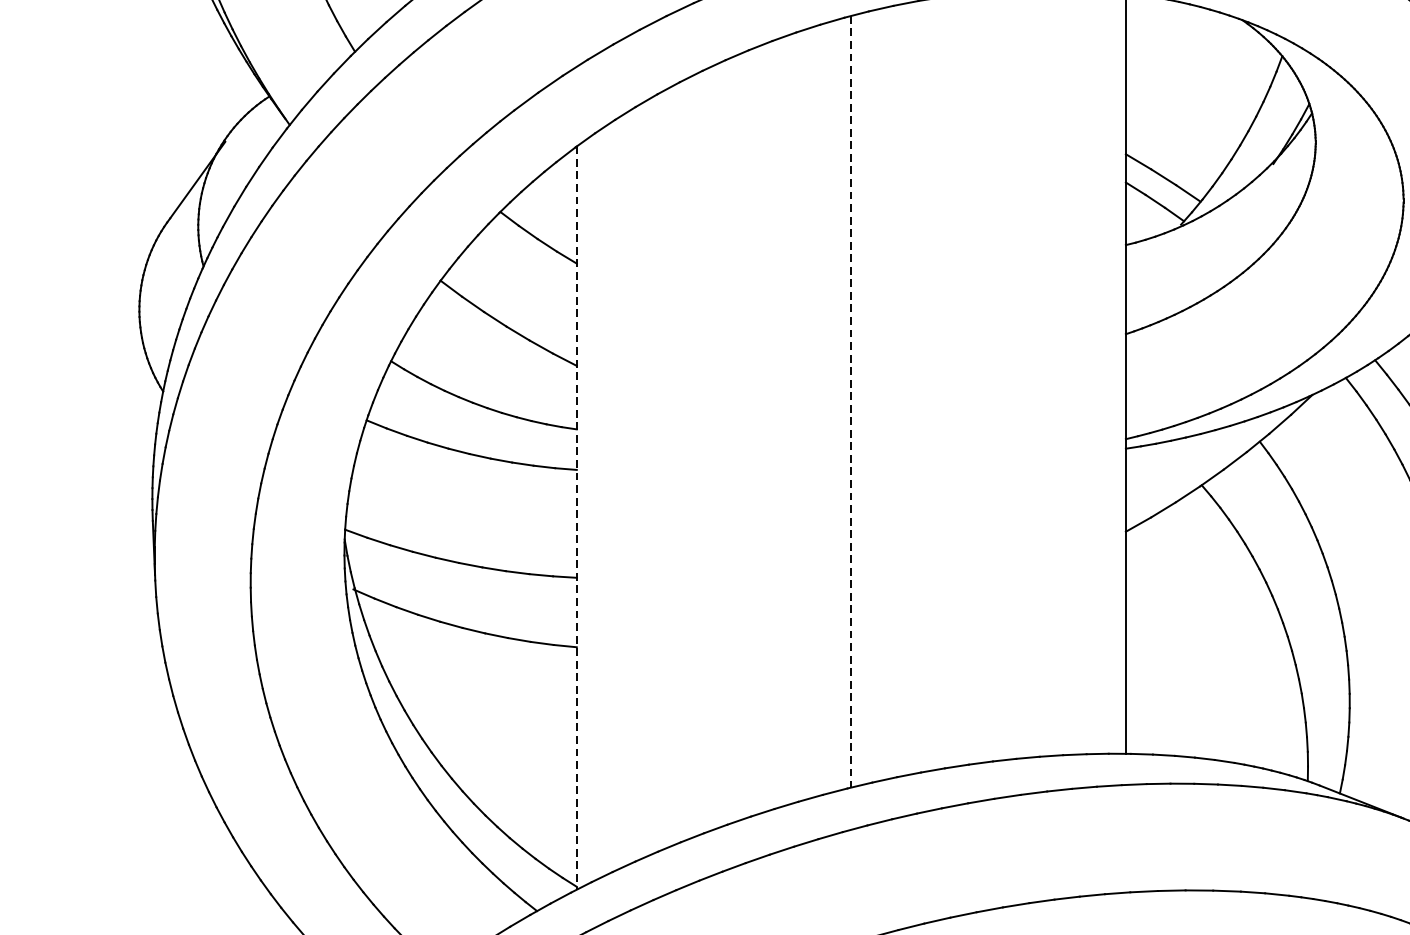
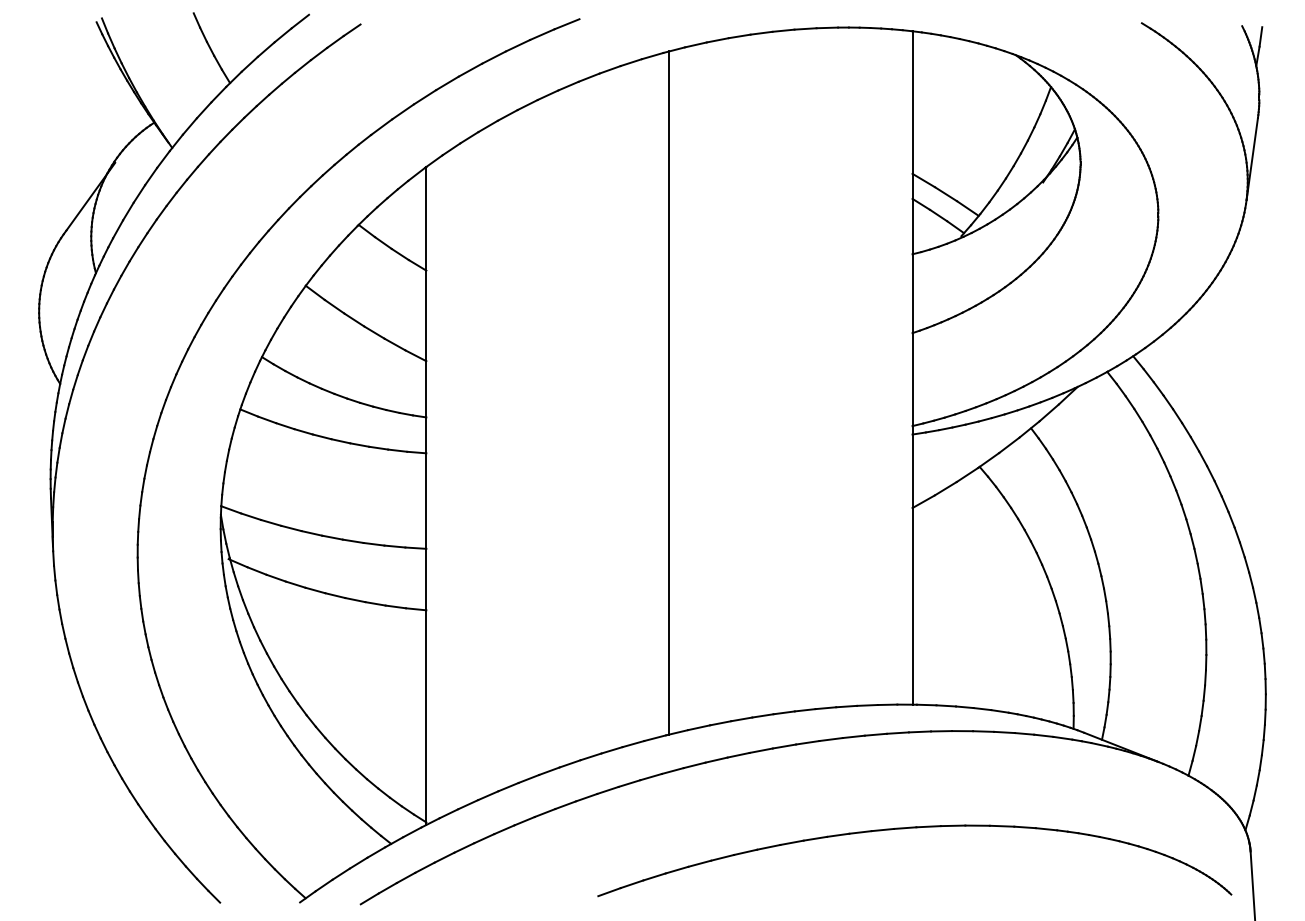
line: (851, 401) -> (669, 392), dashed -> solid
line: (576, 518) -> (426, 496), dashed -> solid

